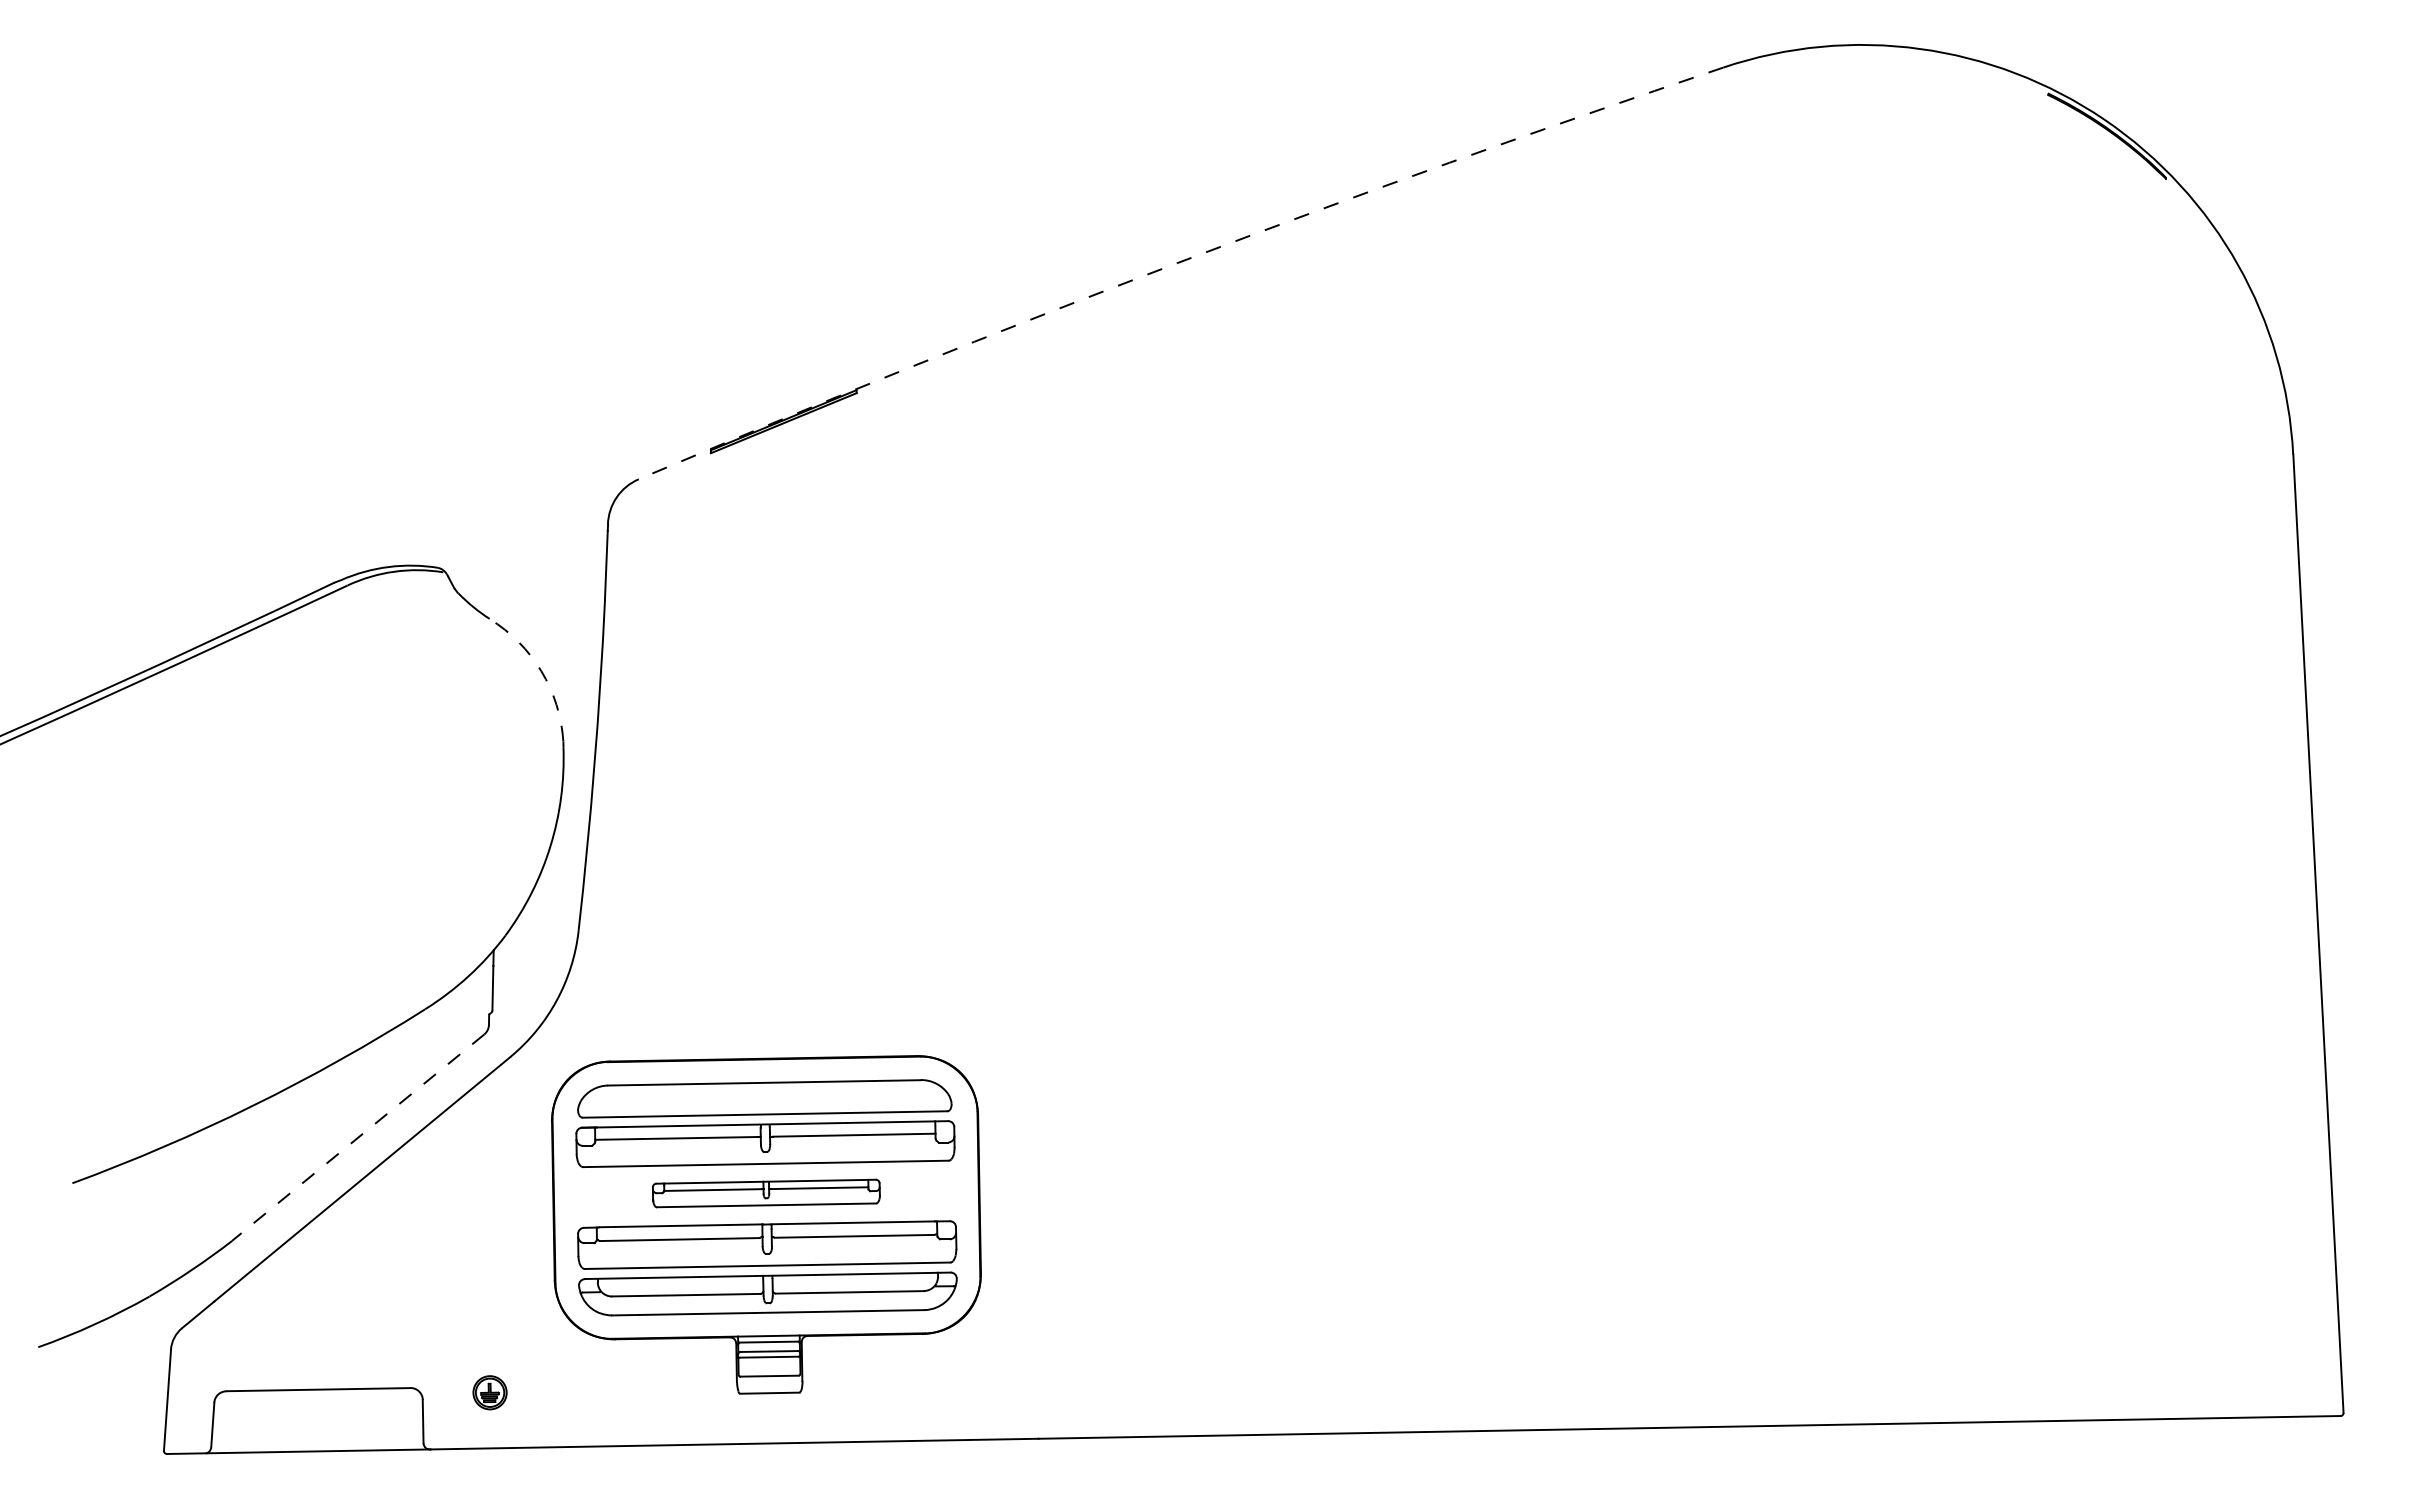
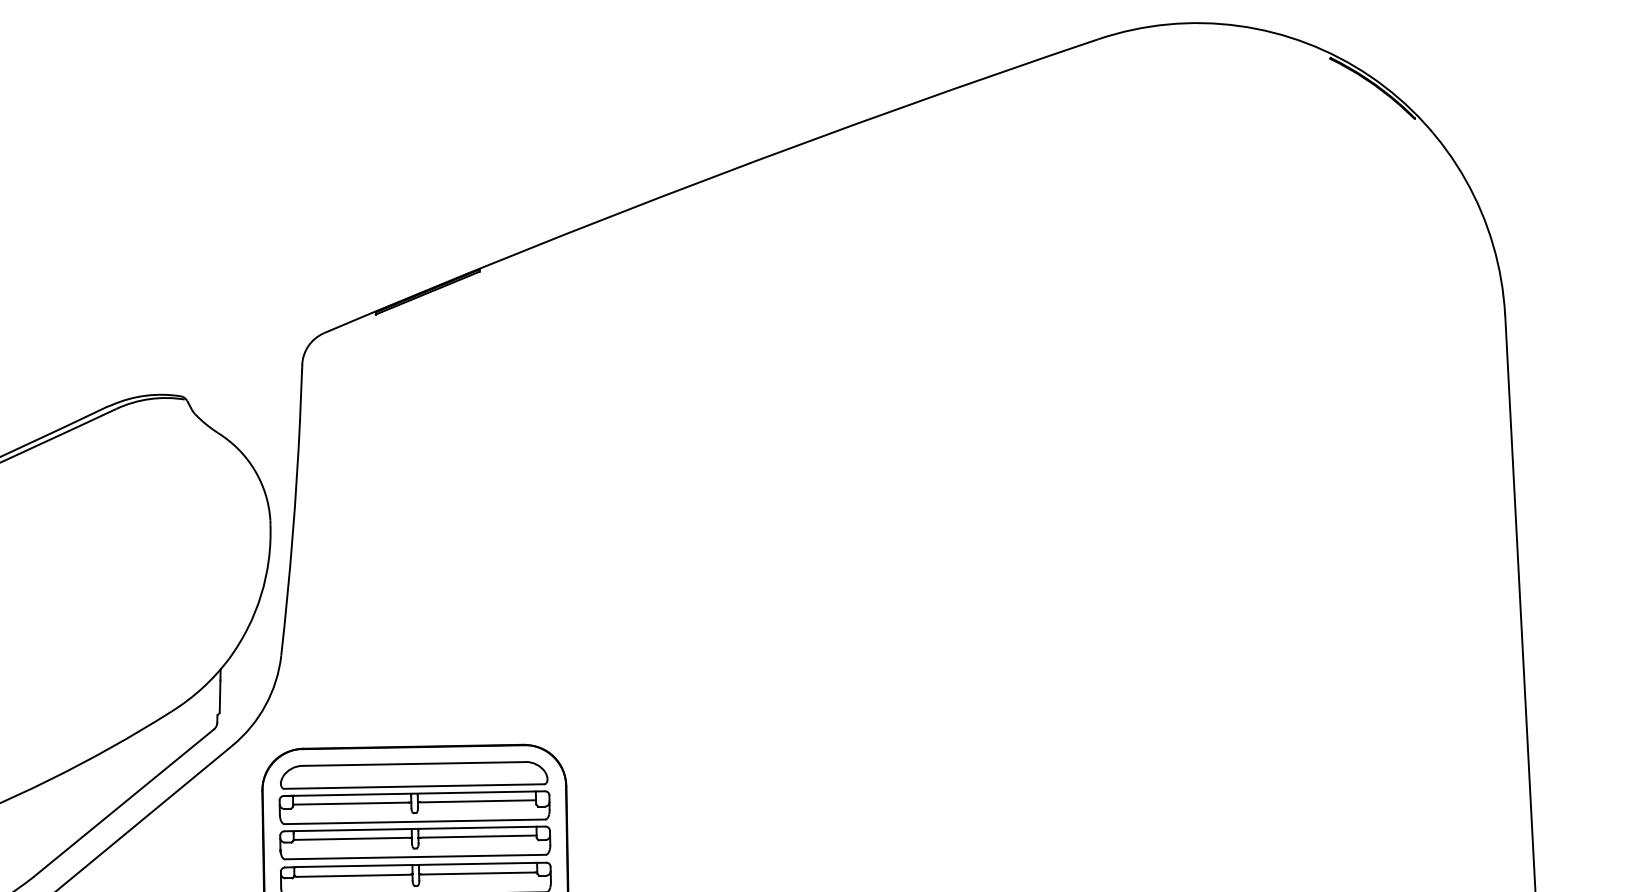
arc: (1177, 263) -> (708, 179), dashed -> solid
arc: (541, 671) -> (254, 470), dashed -> solid
line: (357, 1137) -> (123, 802), dashed -> solid
part: (766, 1193) -> (415, 842), size x1.67

